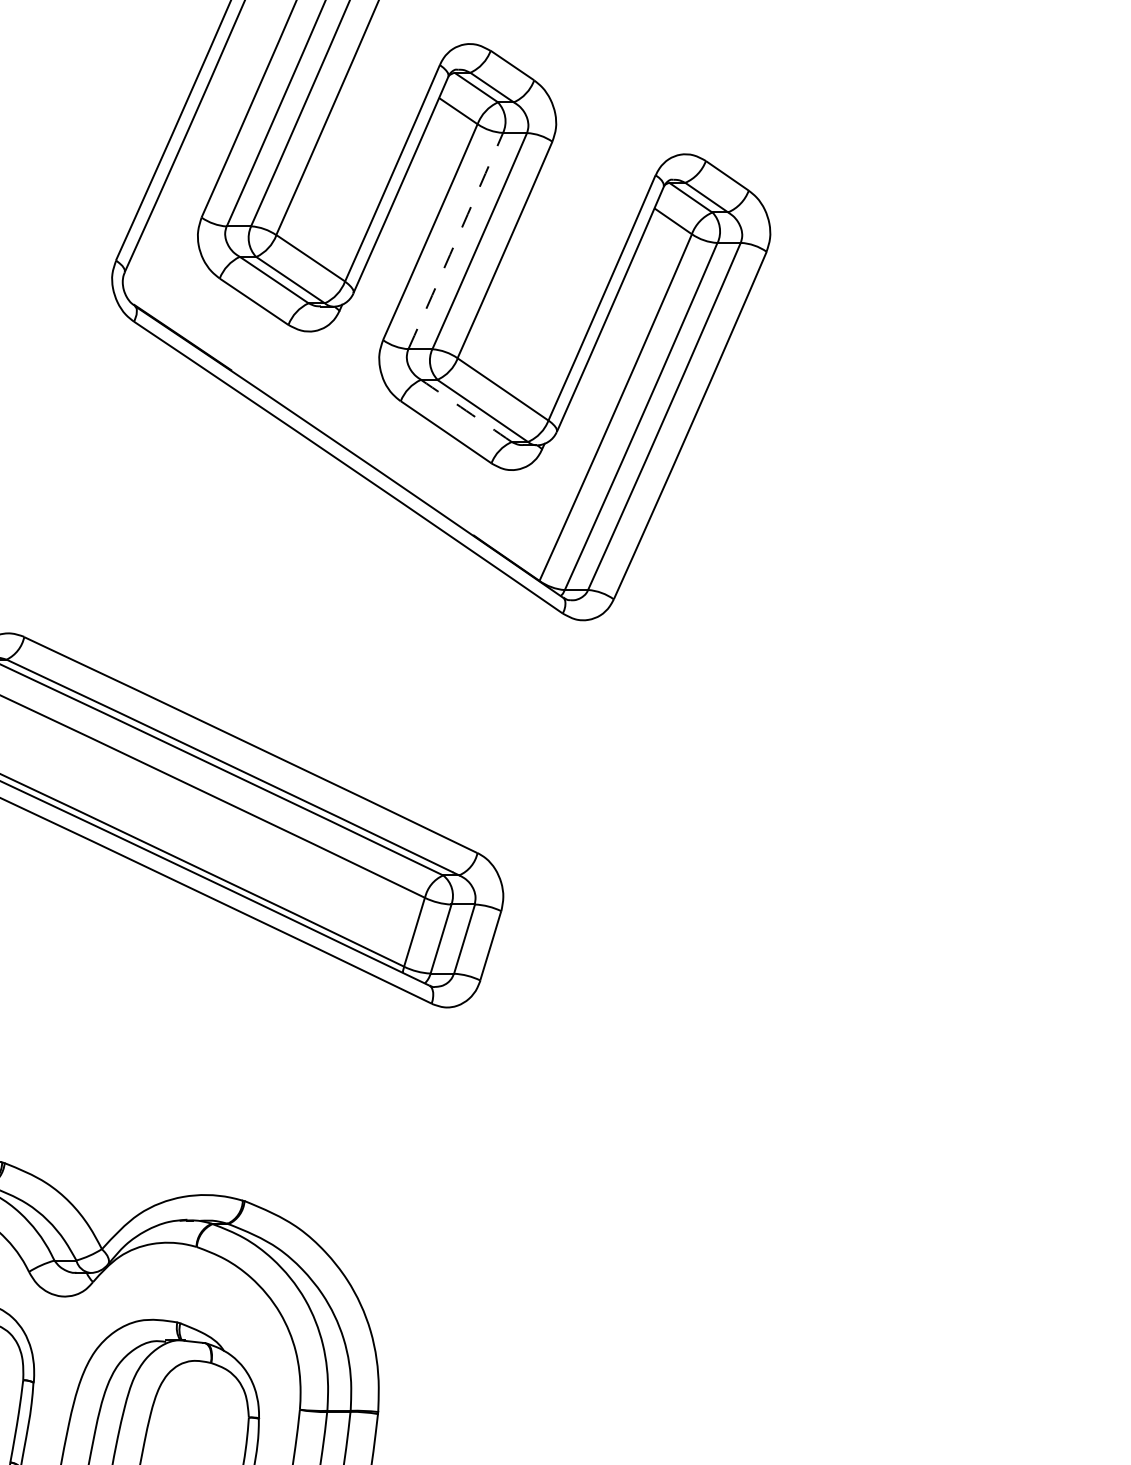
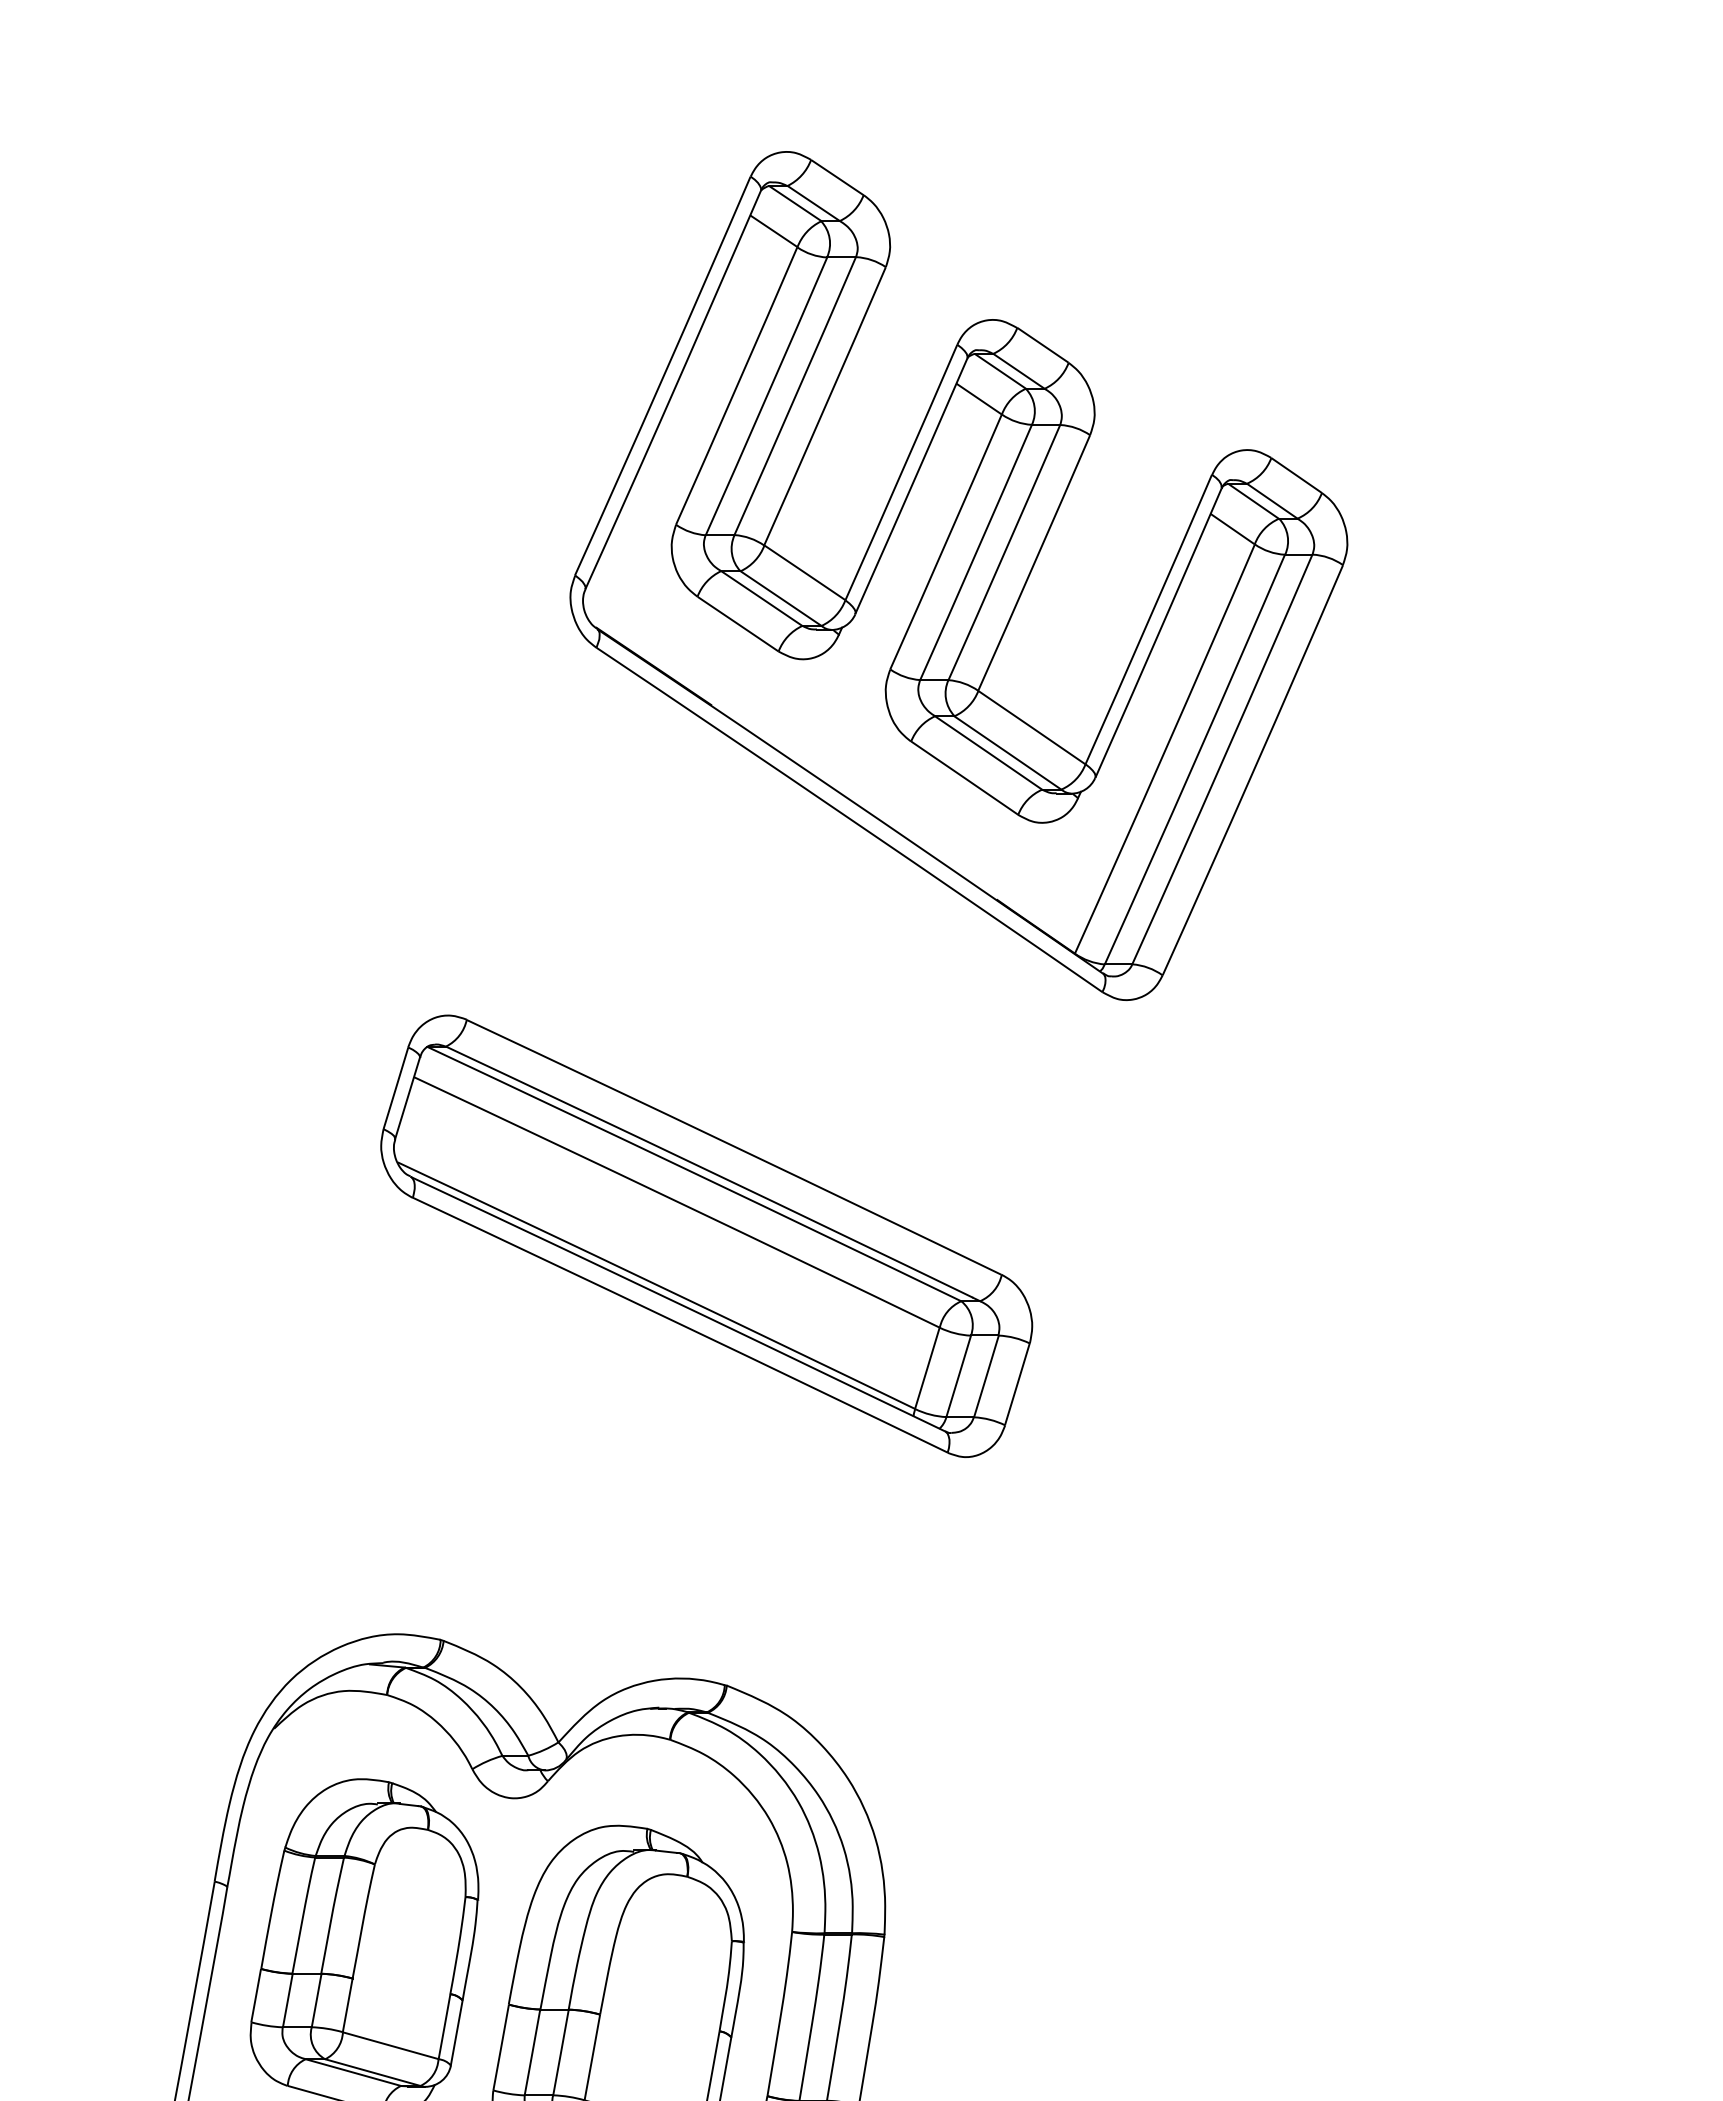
arc: (456, 241) -> (976, 552), dashed -> solid
arc: (466, 410) -> (988, 752), dashed -> solid

